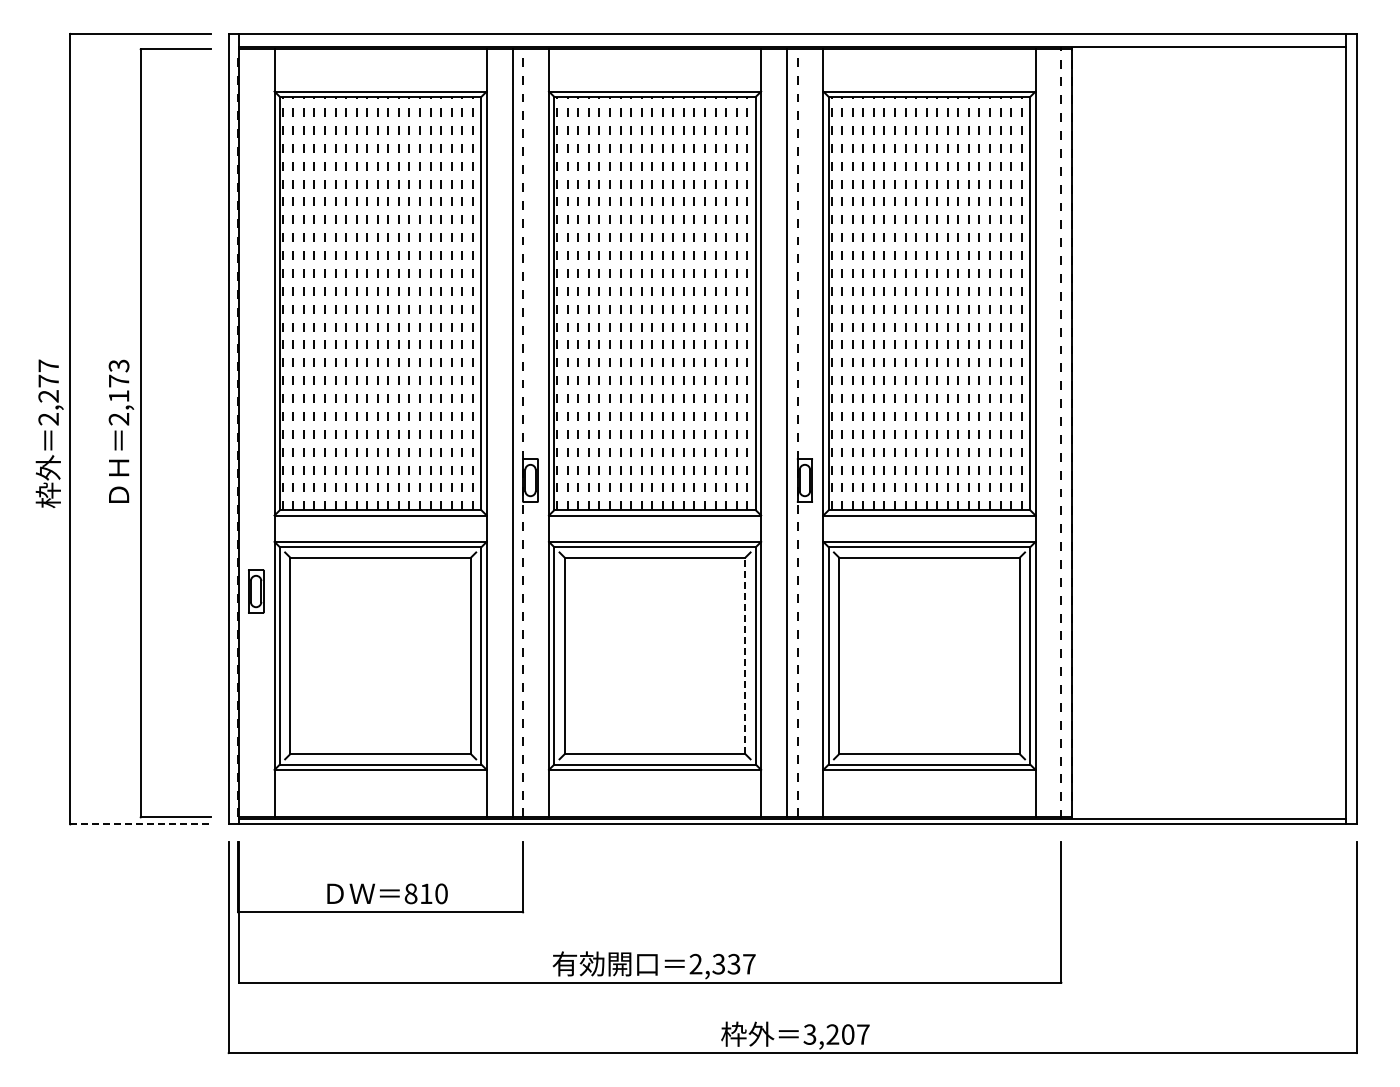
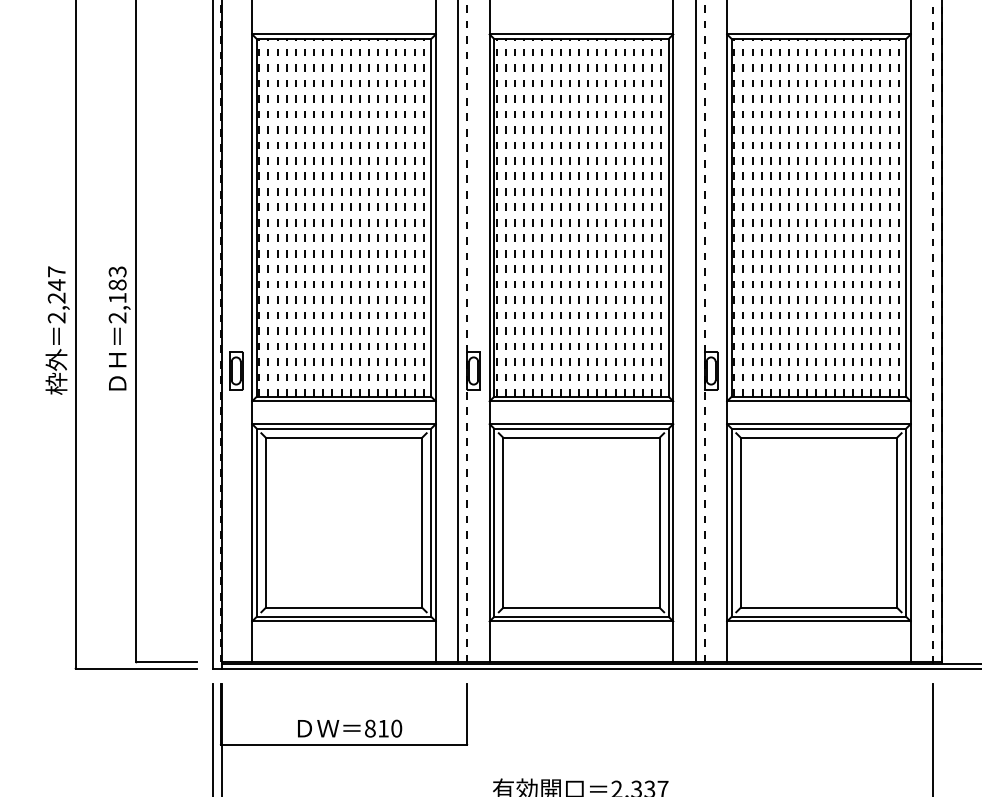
text: (118, 380) -> (117, 284), 2,173 -> 2,183
text: (48, 381) -> (56, 285), 2,277 -> 2,247
part: (256, 591) -> (236, 370), moved
line: (745, 655) -> (659, 522), dashed -> solid
line: (141, 824) -> (137, 668), dashed -> solid

